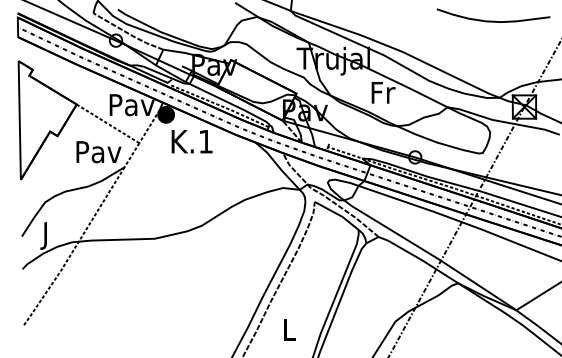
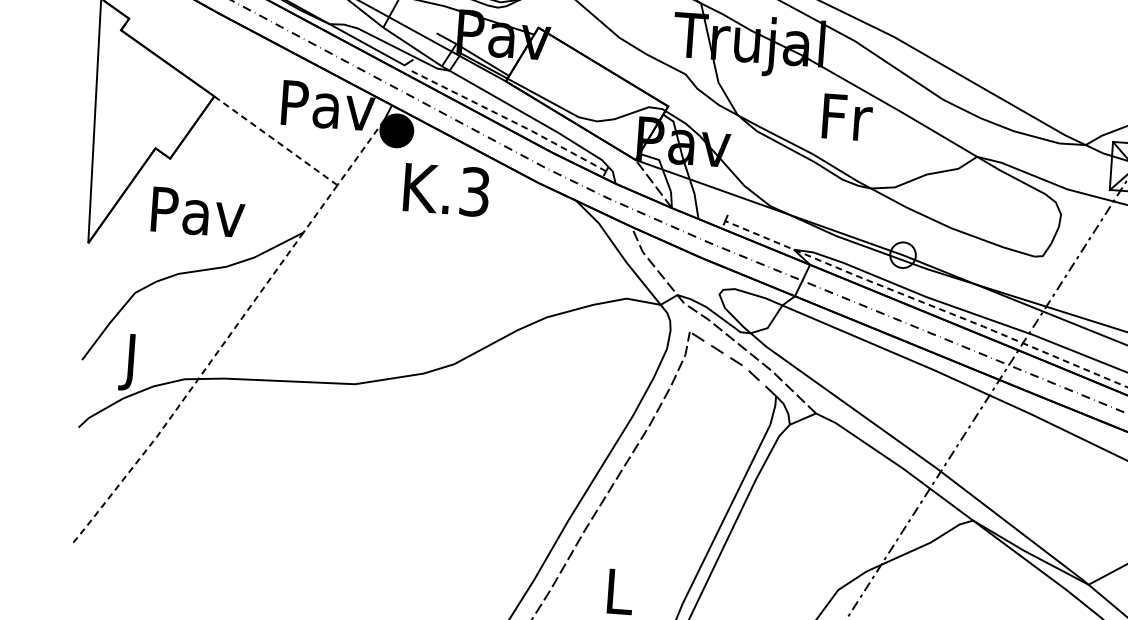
text: (205, 141) -> (473, 191), K.1 -> K.3
text: (98, 152) -> (197, 213), moved
line: (338, 214) -> (736, 361), solid -> dashed

